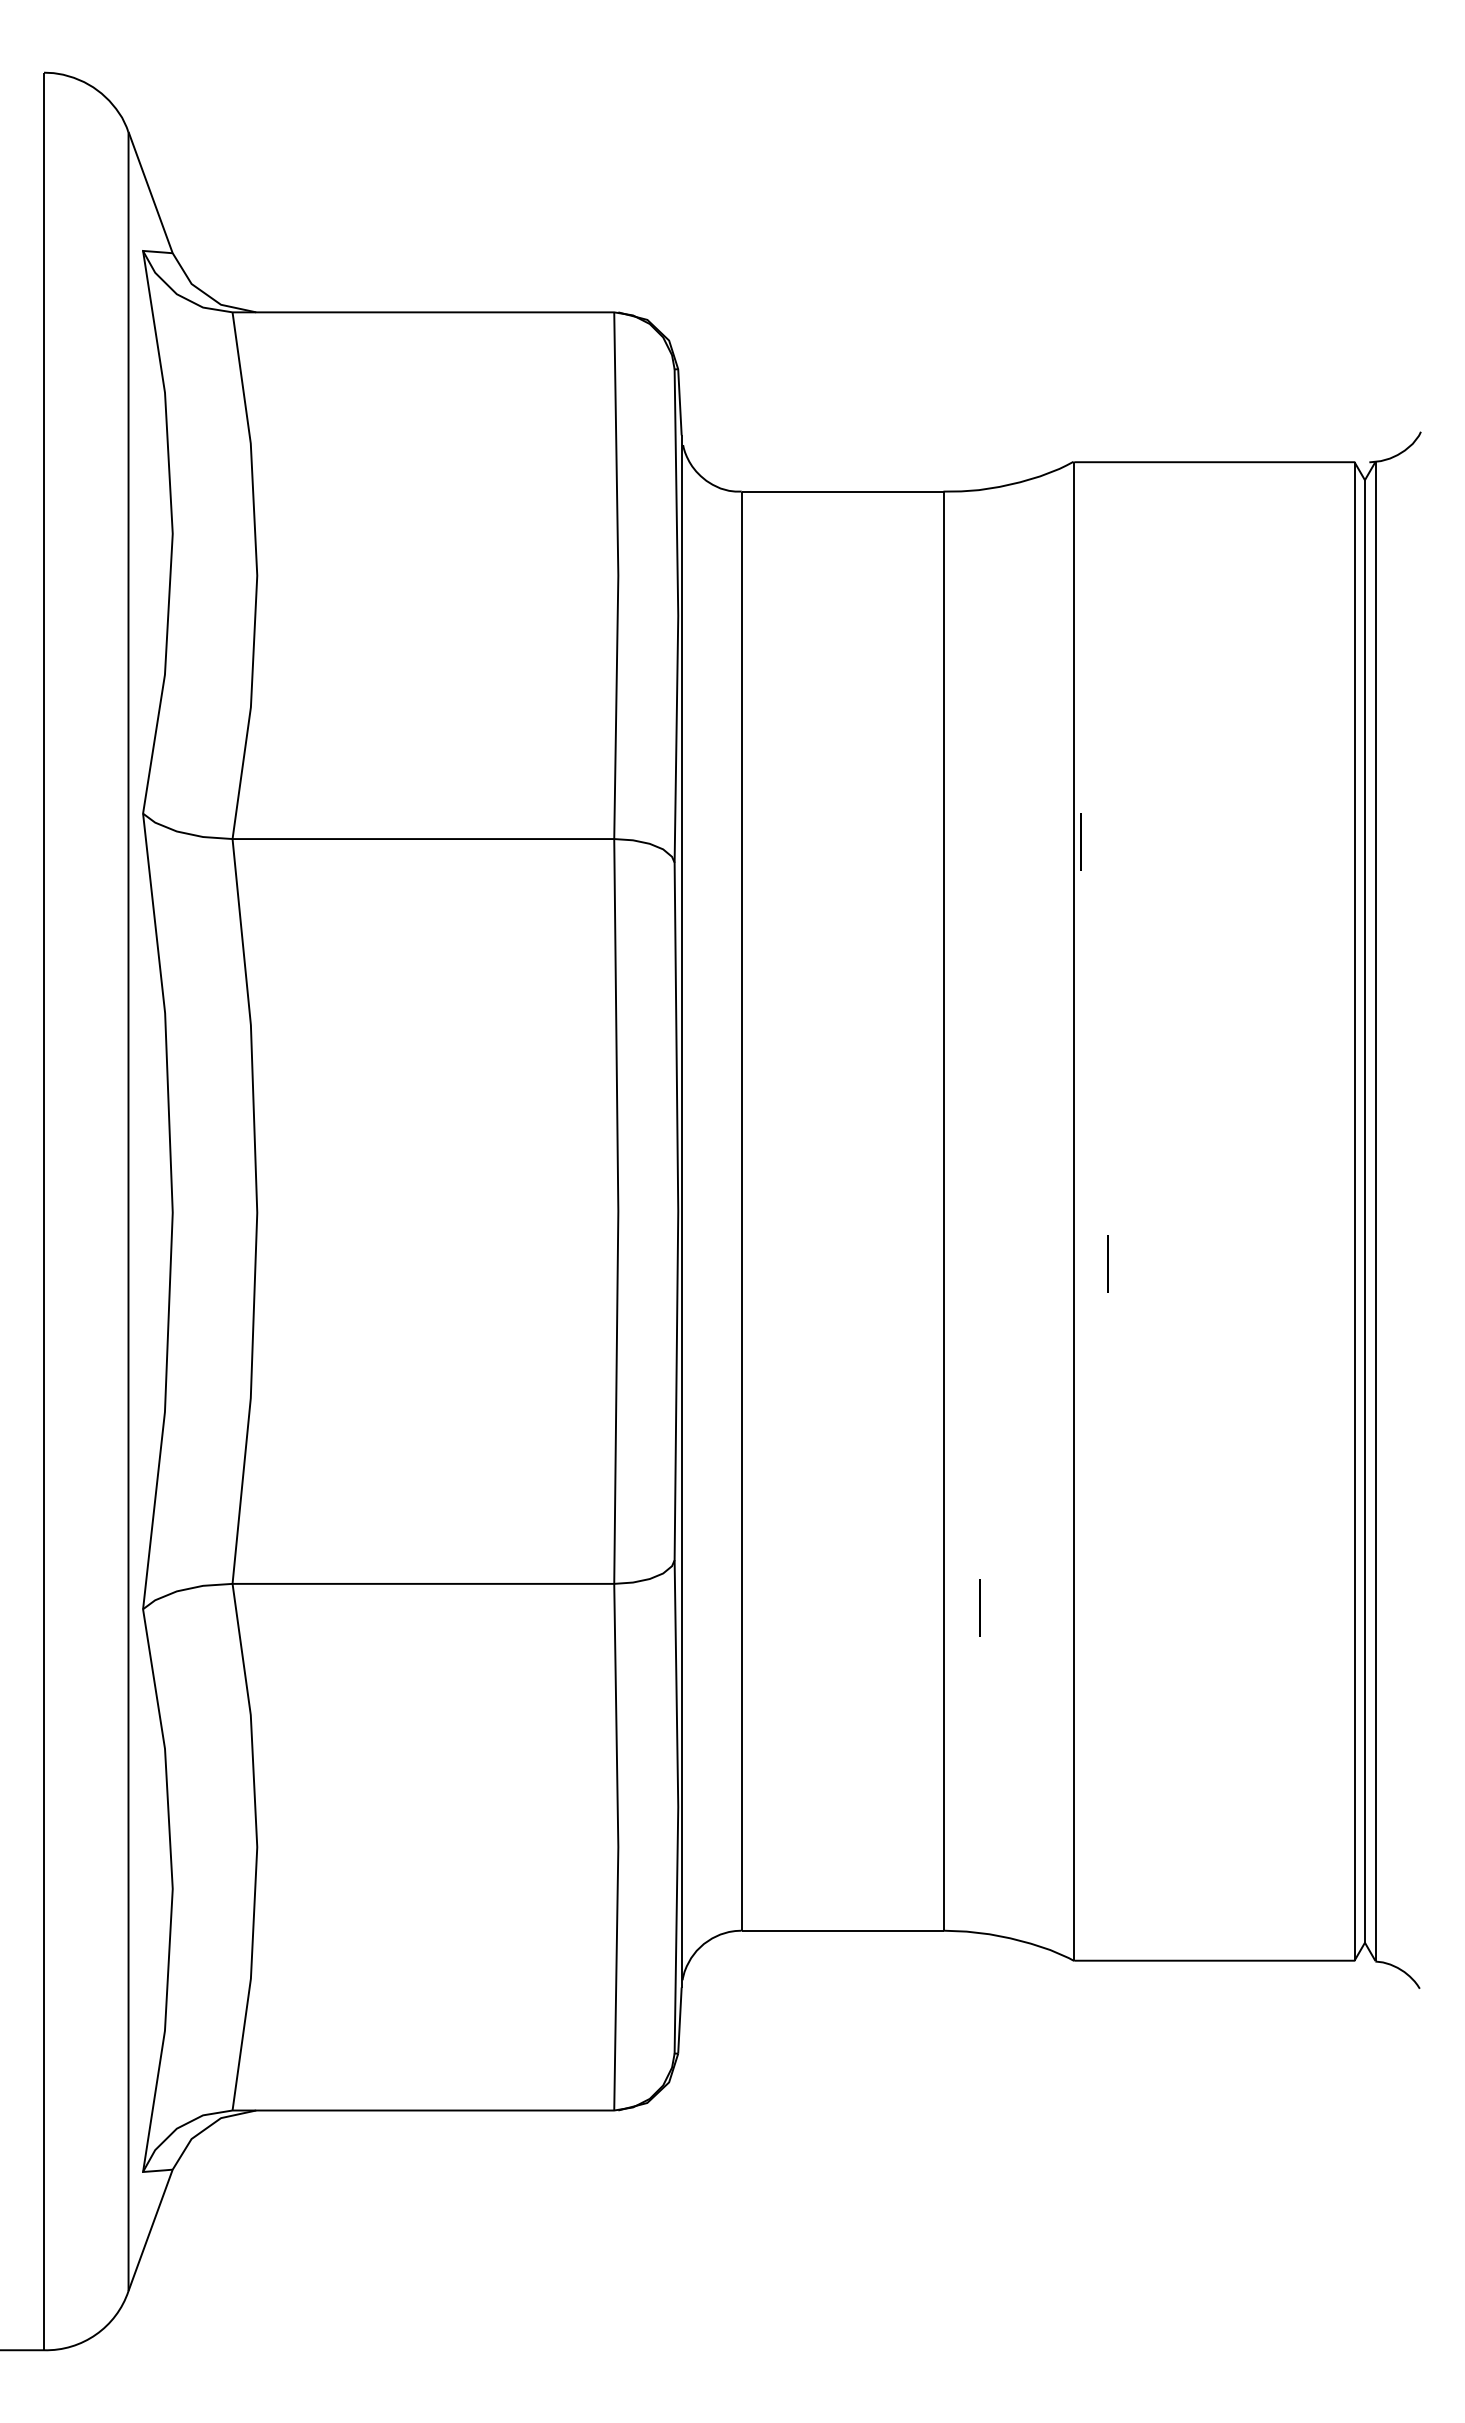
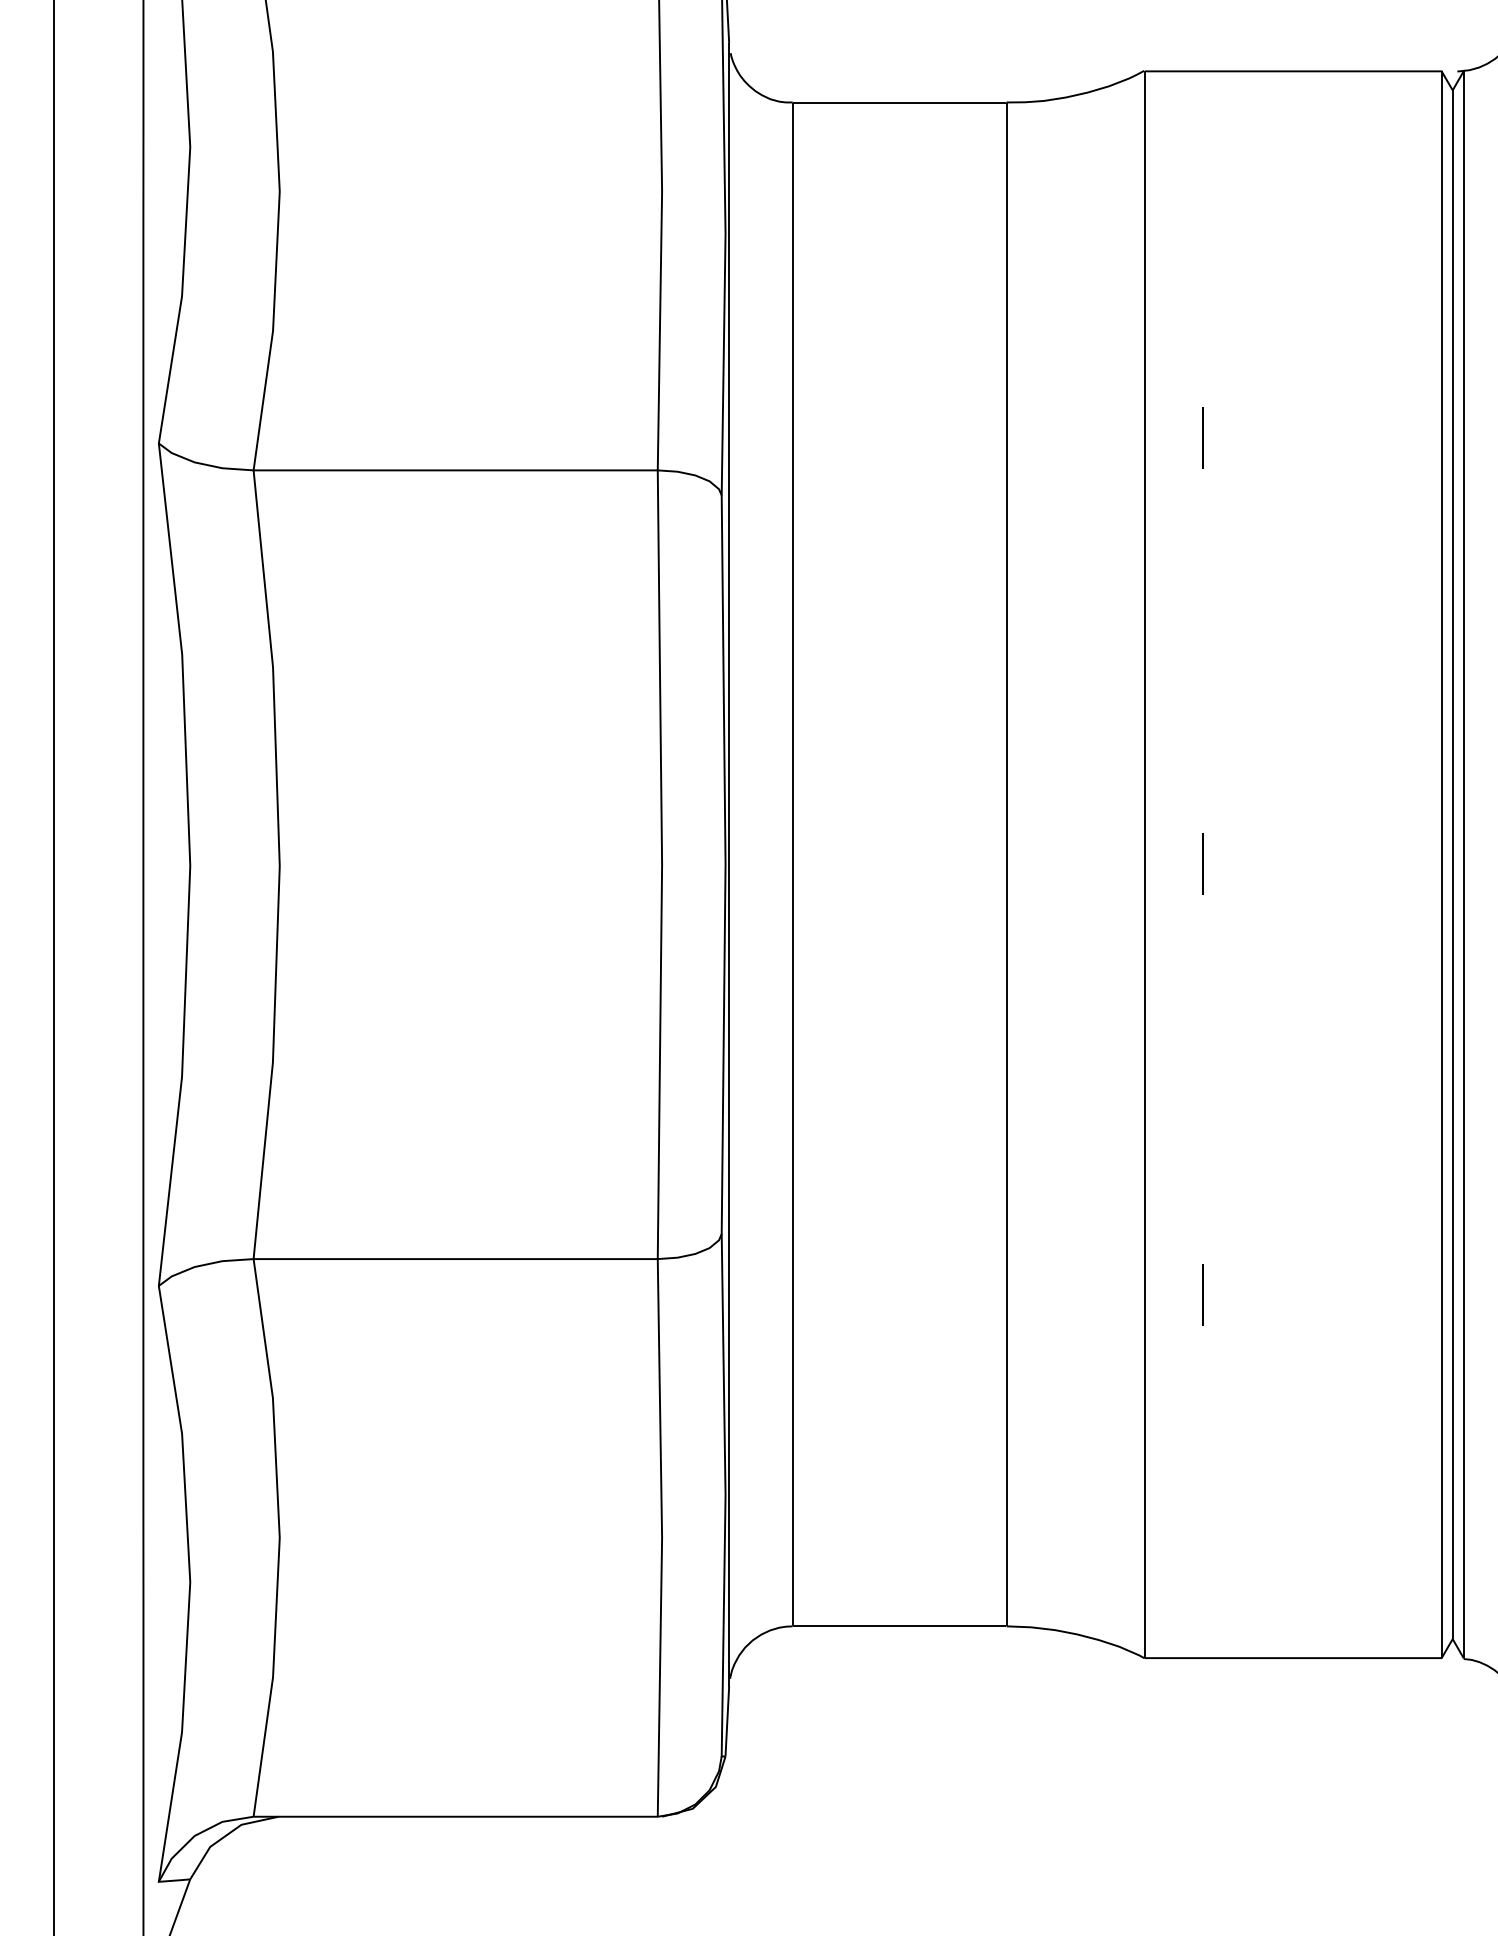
line: (1080, 841) -> (1202, 436), moved
line: (1107, 1263) -> (1202, 863), moved
line: (979, 1607) -> (1202, 1294), moved

